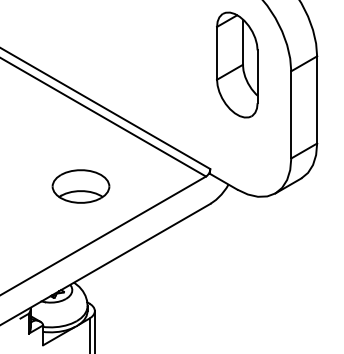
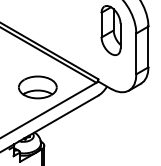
part: (80, 186) -> (37, 87), size x1.43

